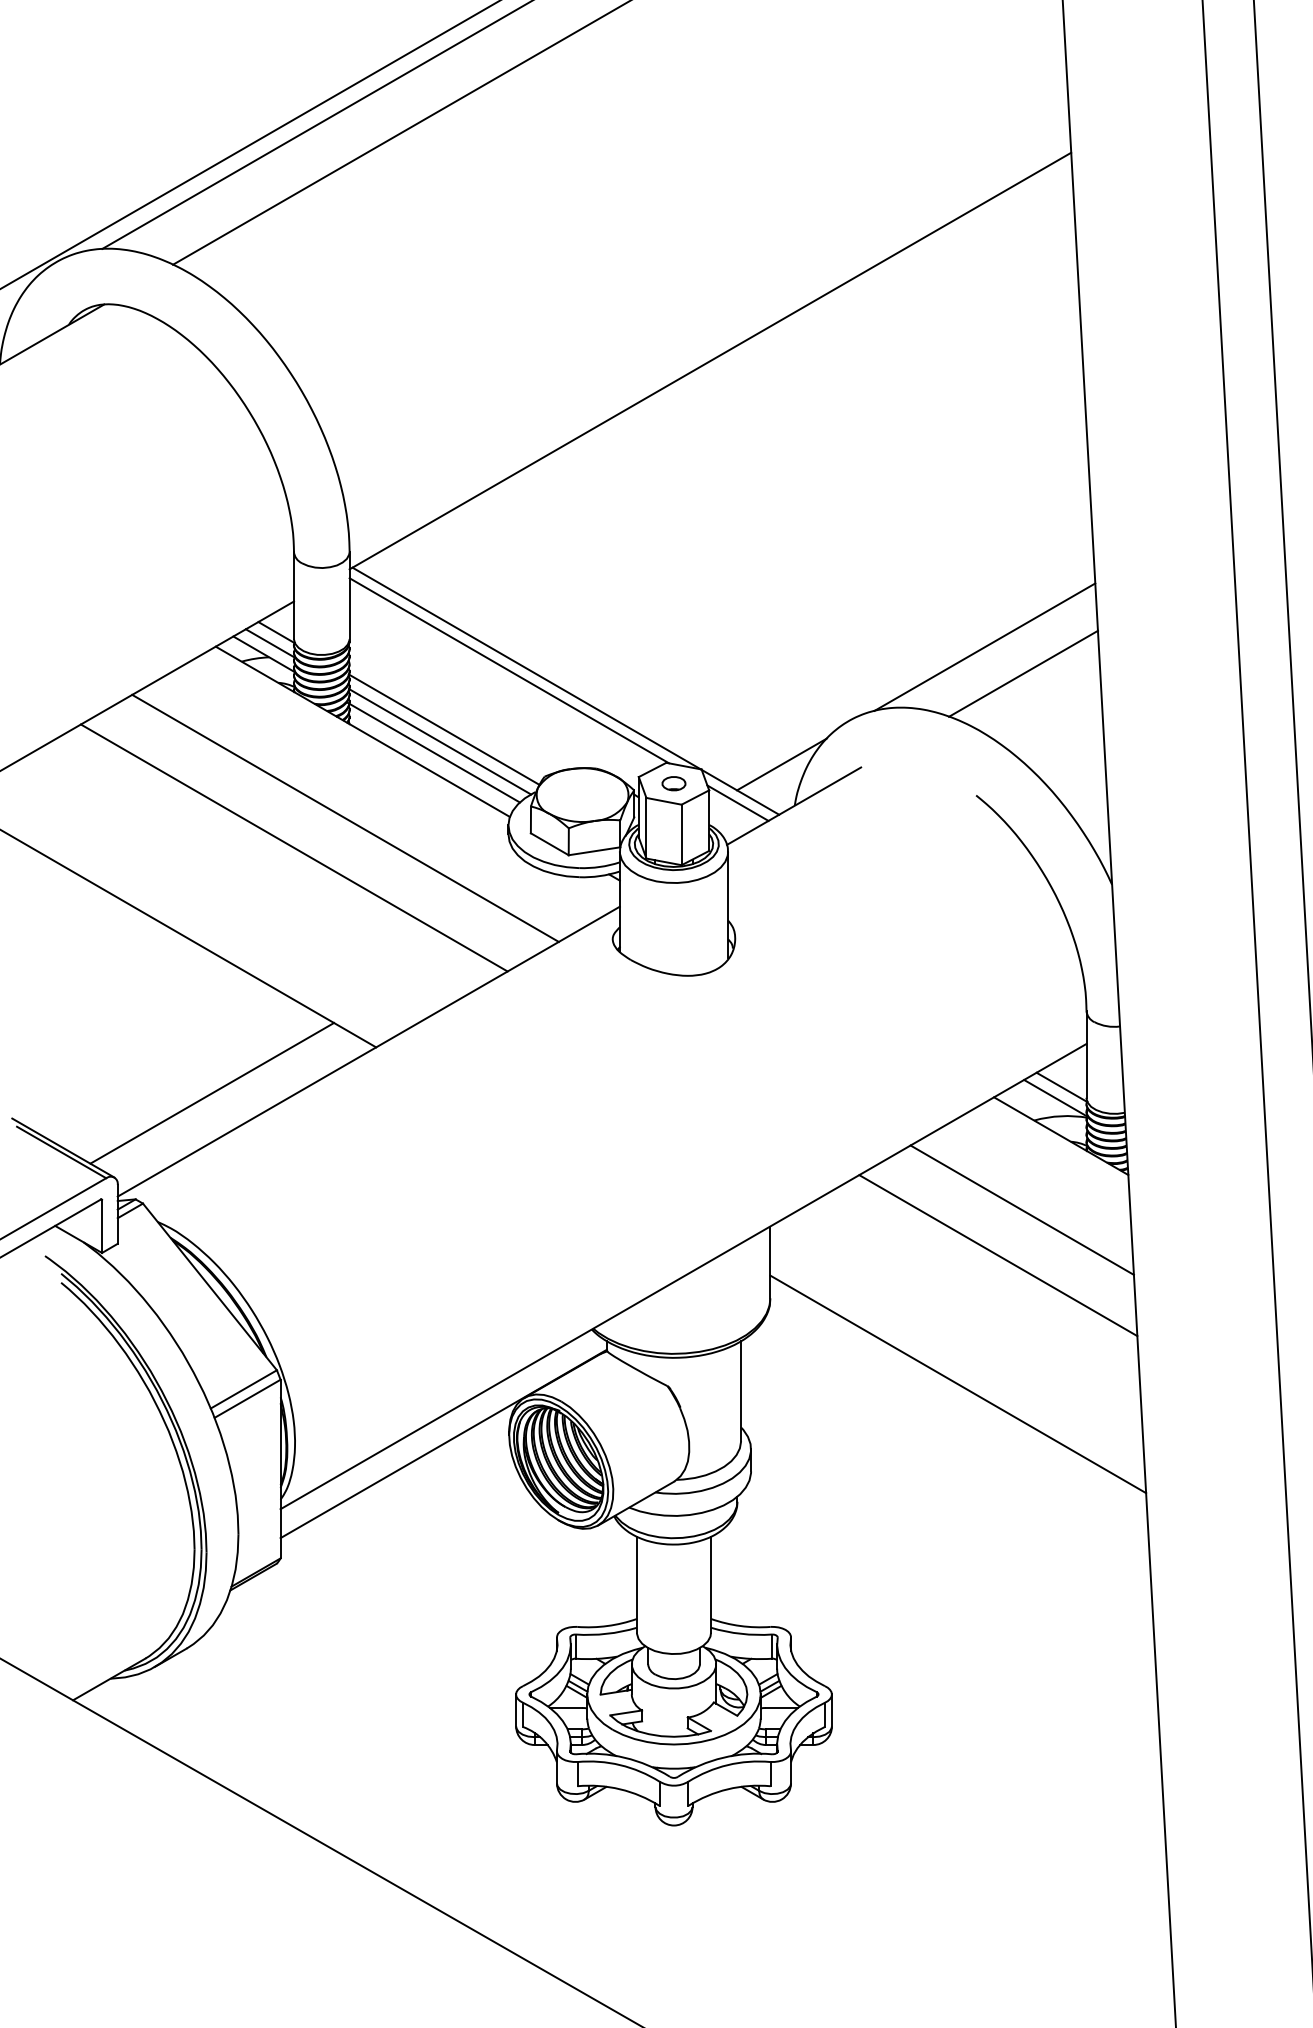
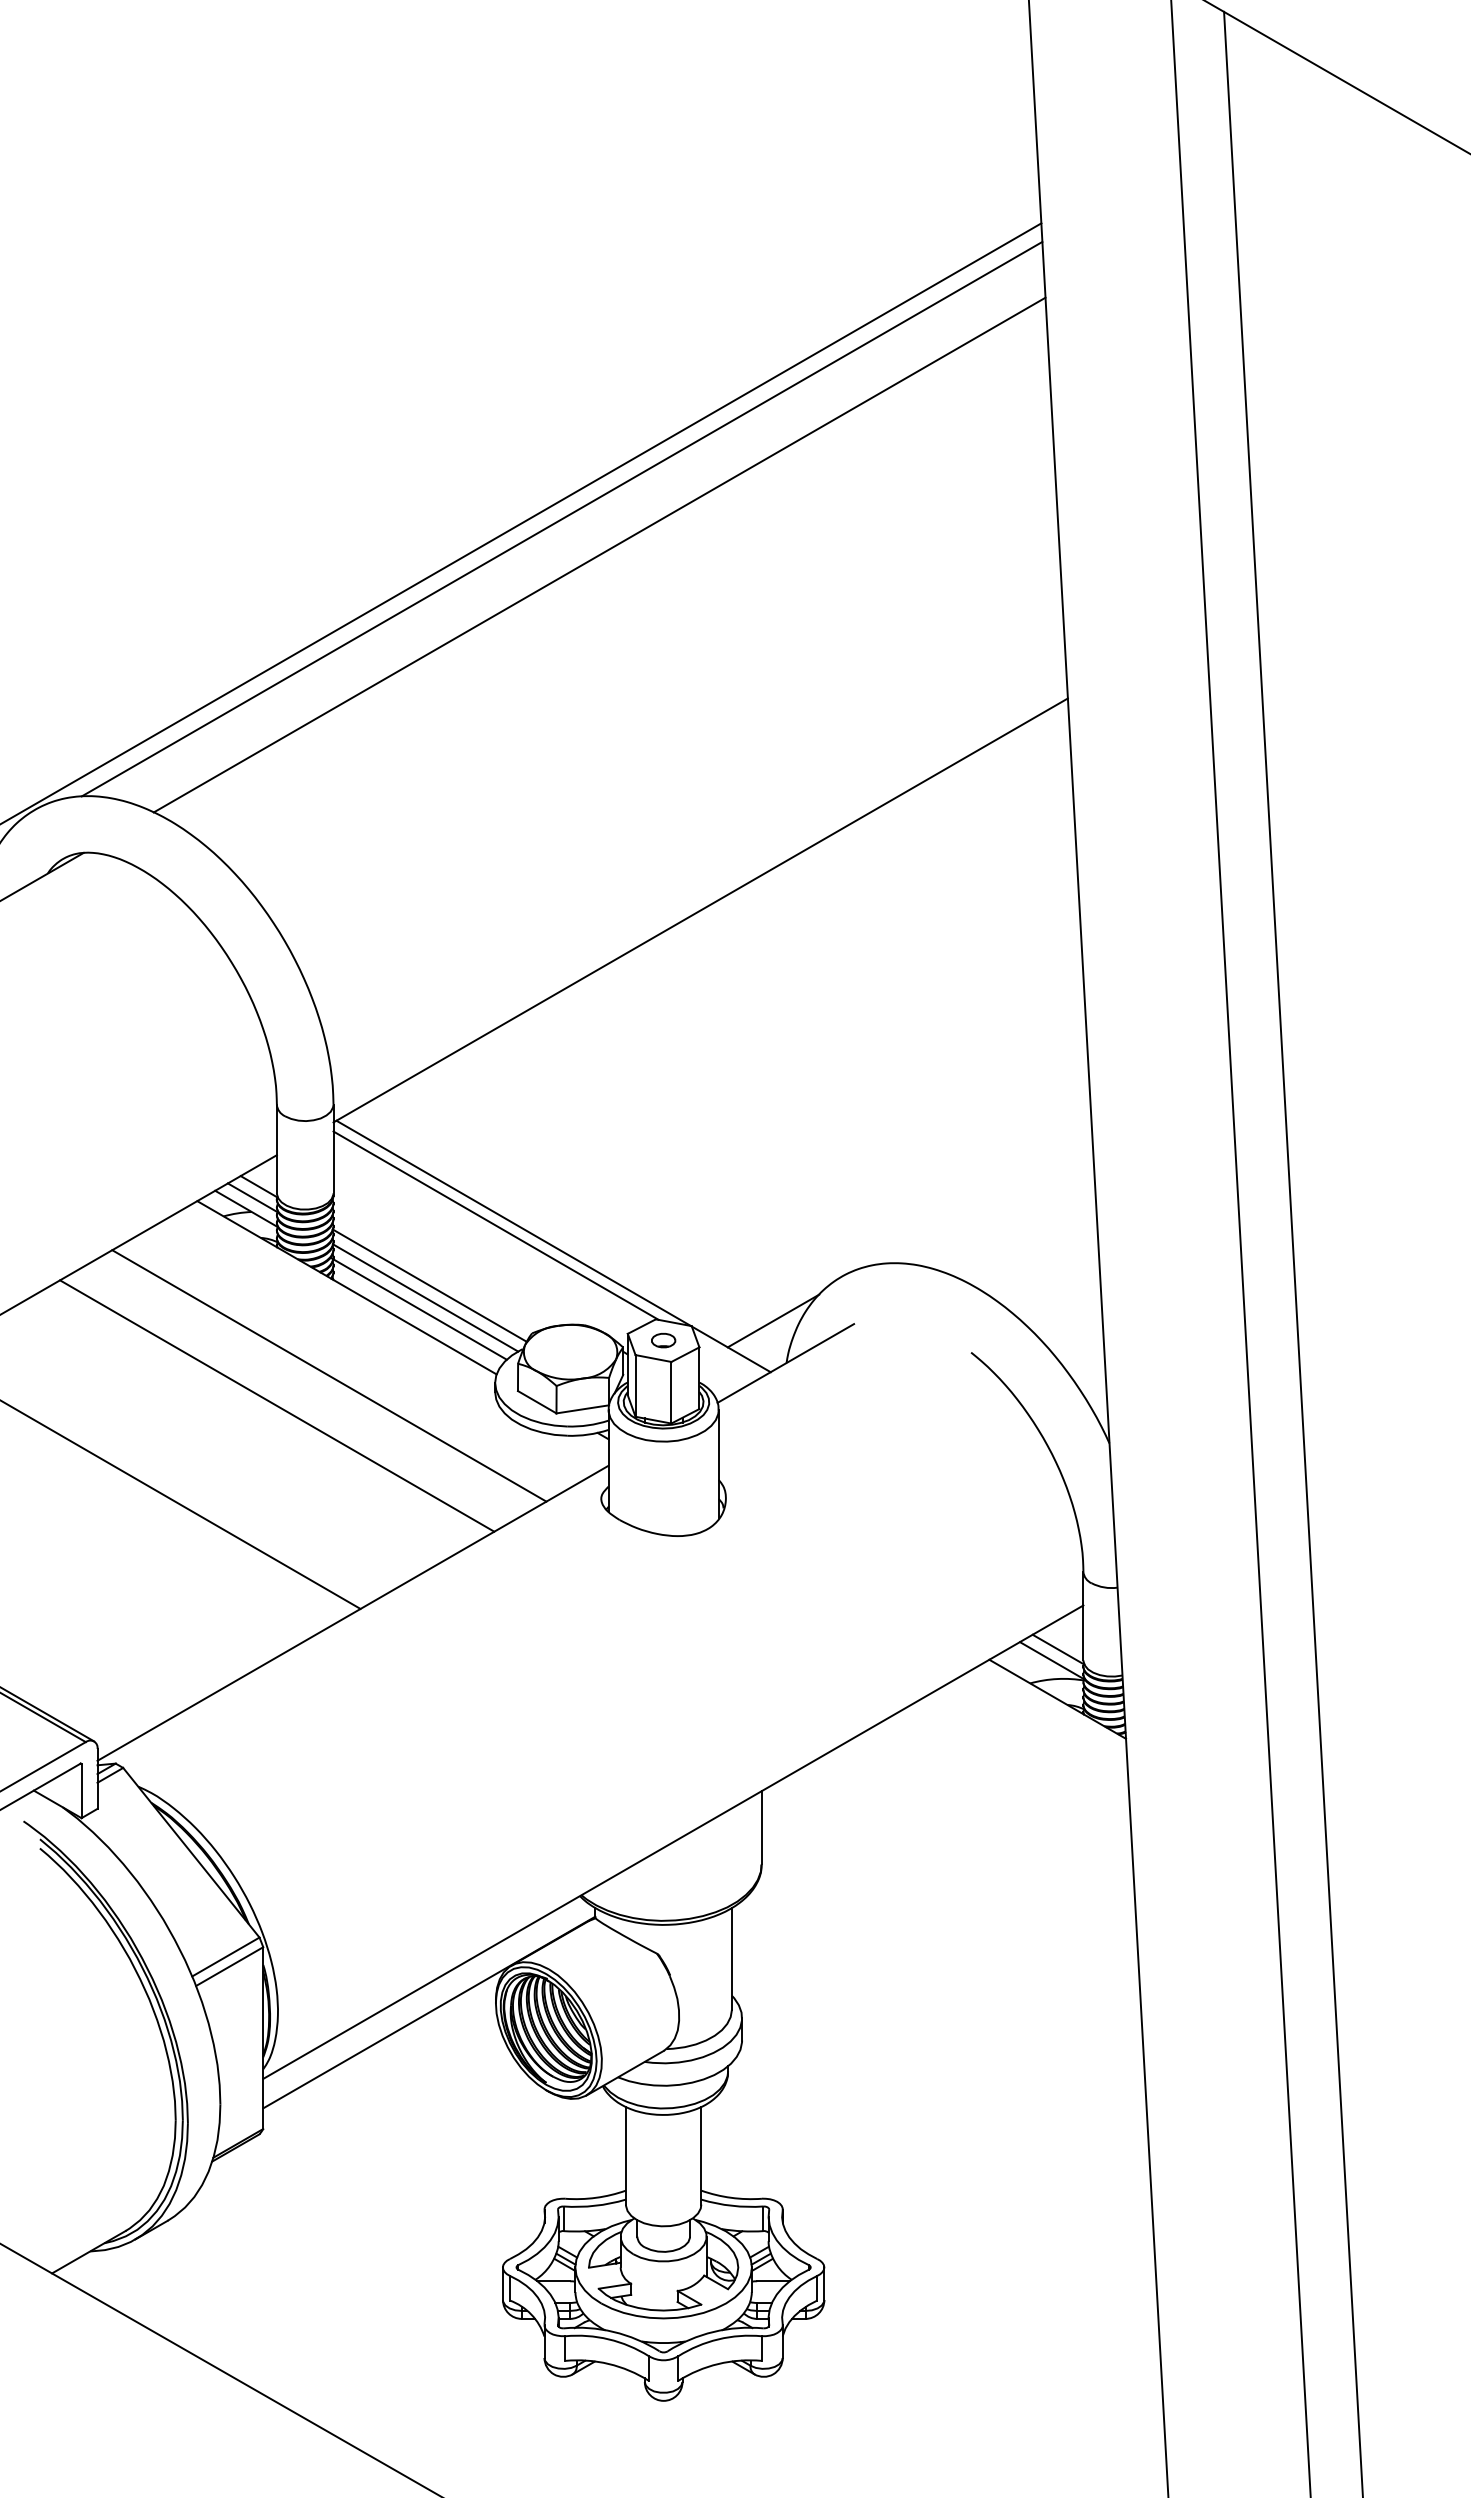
line: (984, 647) -> (979, 1201), removed
line: (1023, 673) -> (1019, 1228), removed
line: (737, 803) -> (728, 1360), removed
line: (212, 1093) -> (193, 1655), removed
line: (1021, 1210) -> (1017, 1774), removed
line: (998, 1255) -> (993, 1820), removed
line: (957, 1383) -> (952, 1951), removed

